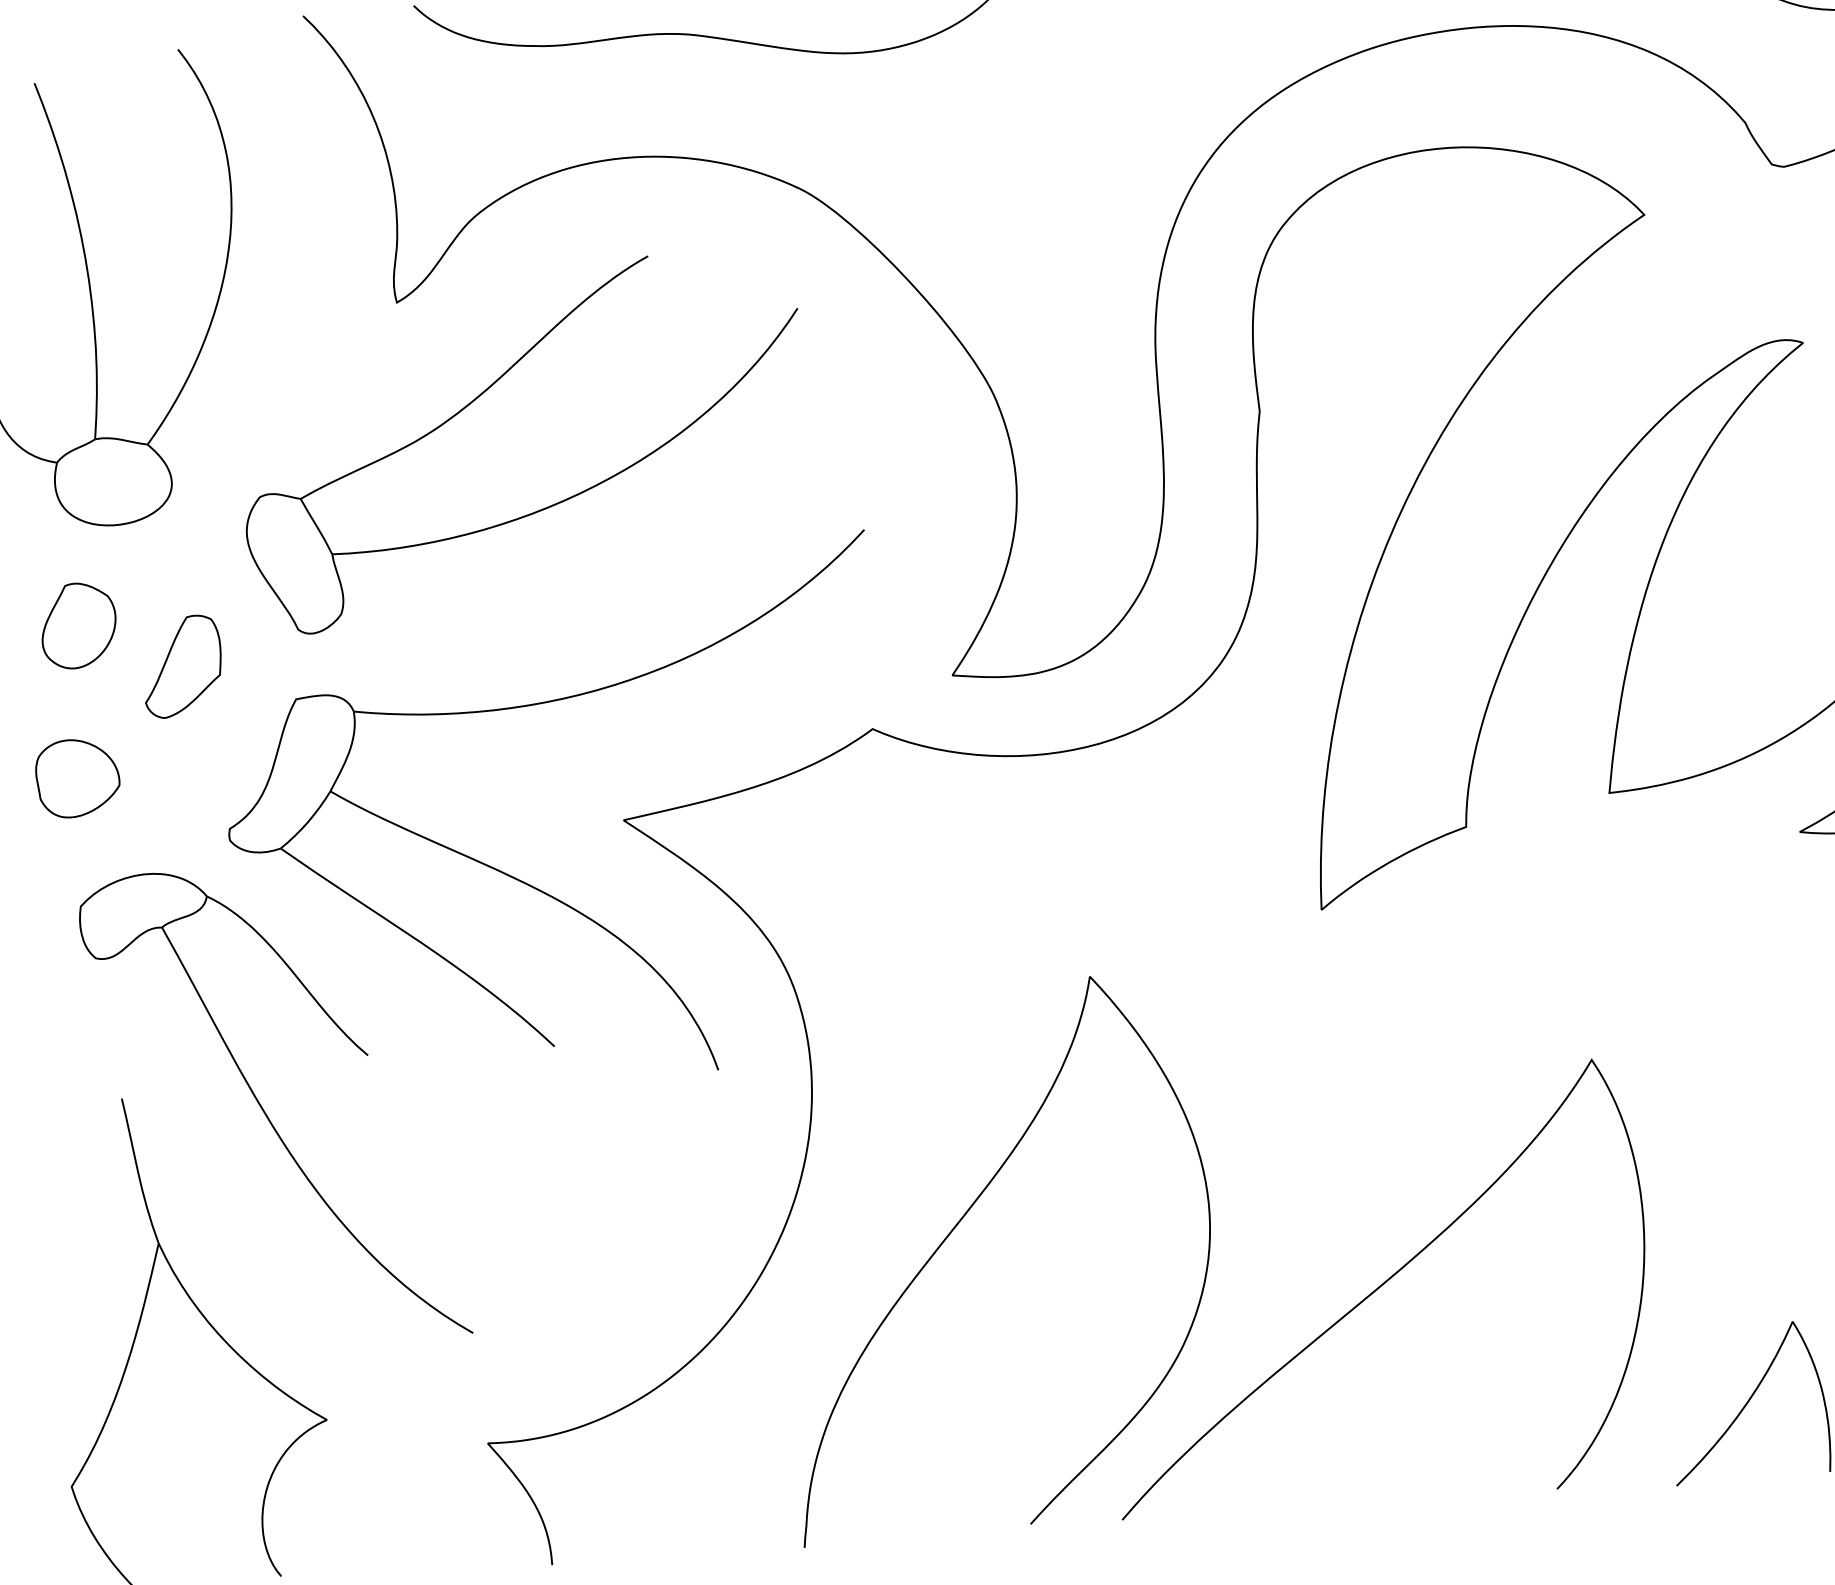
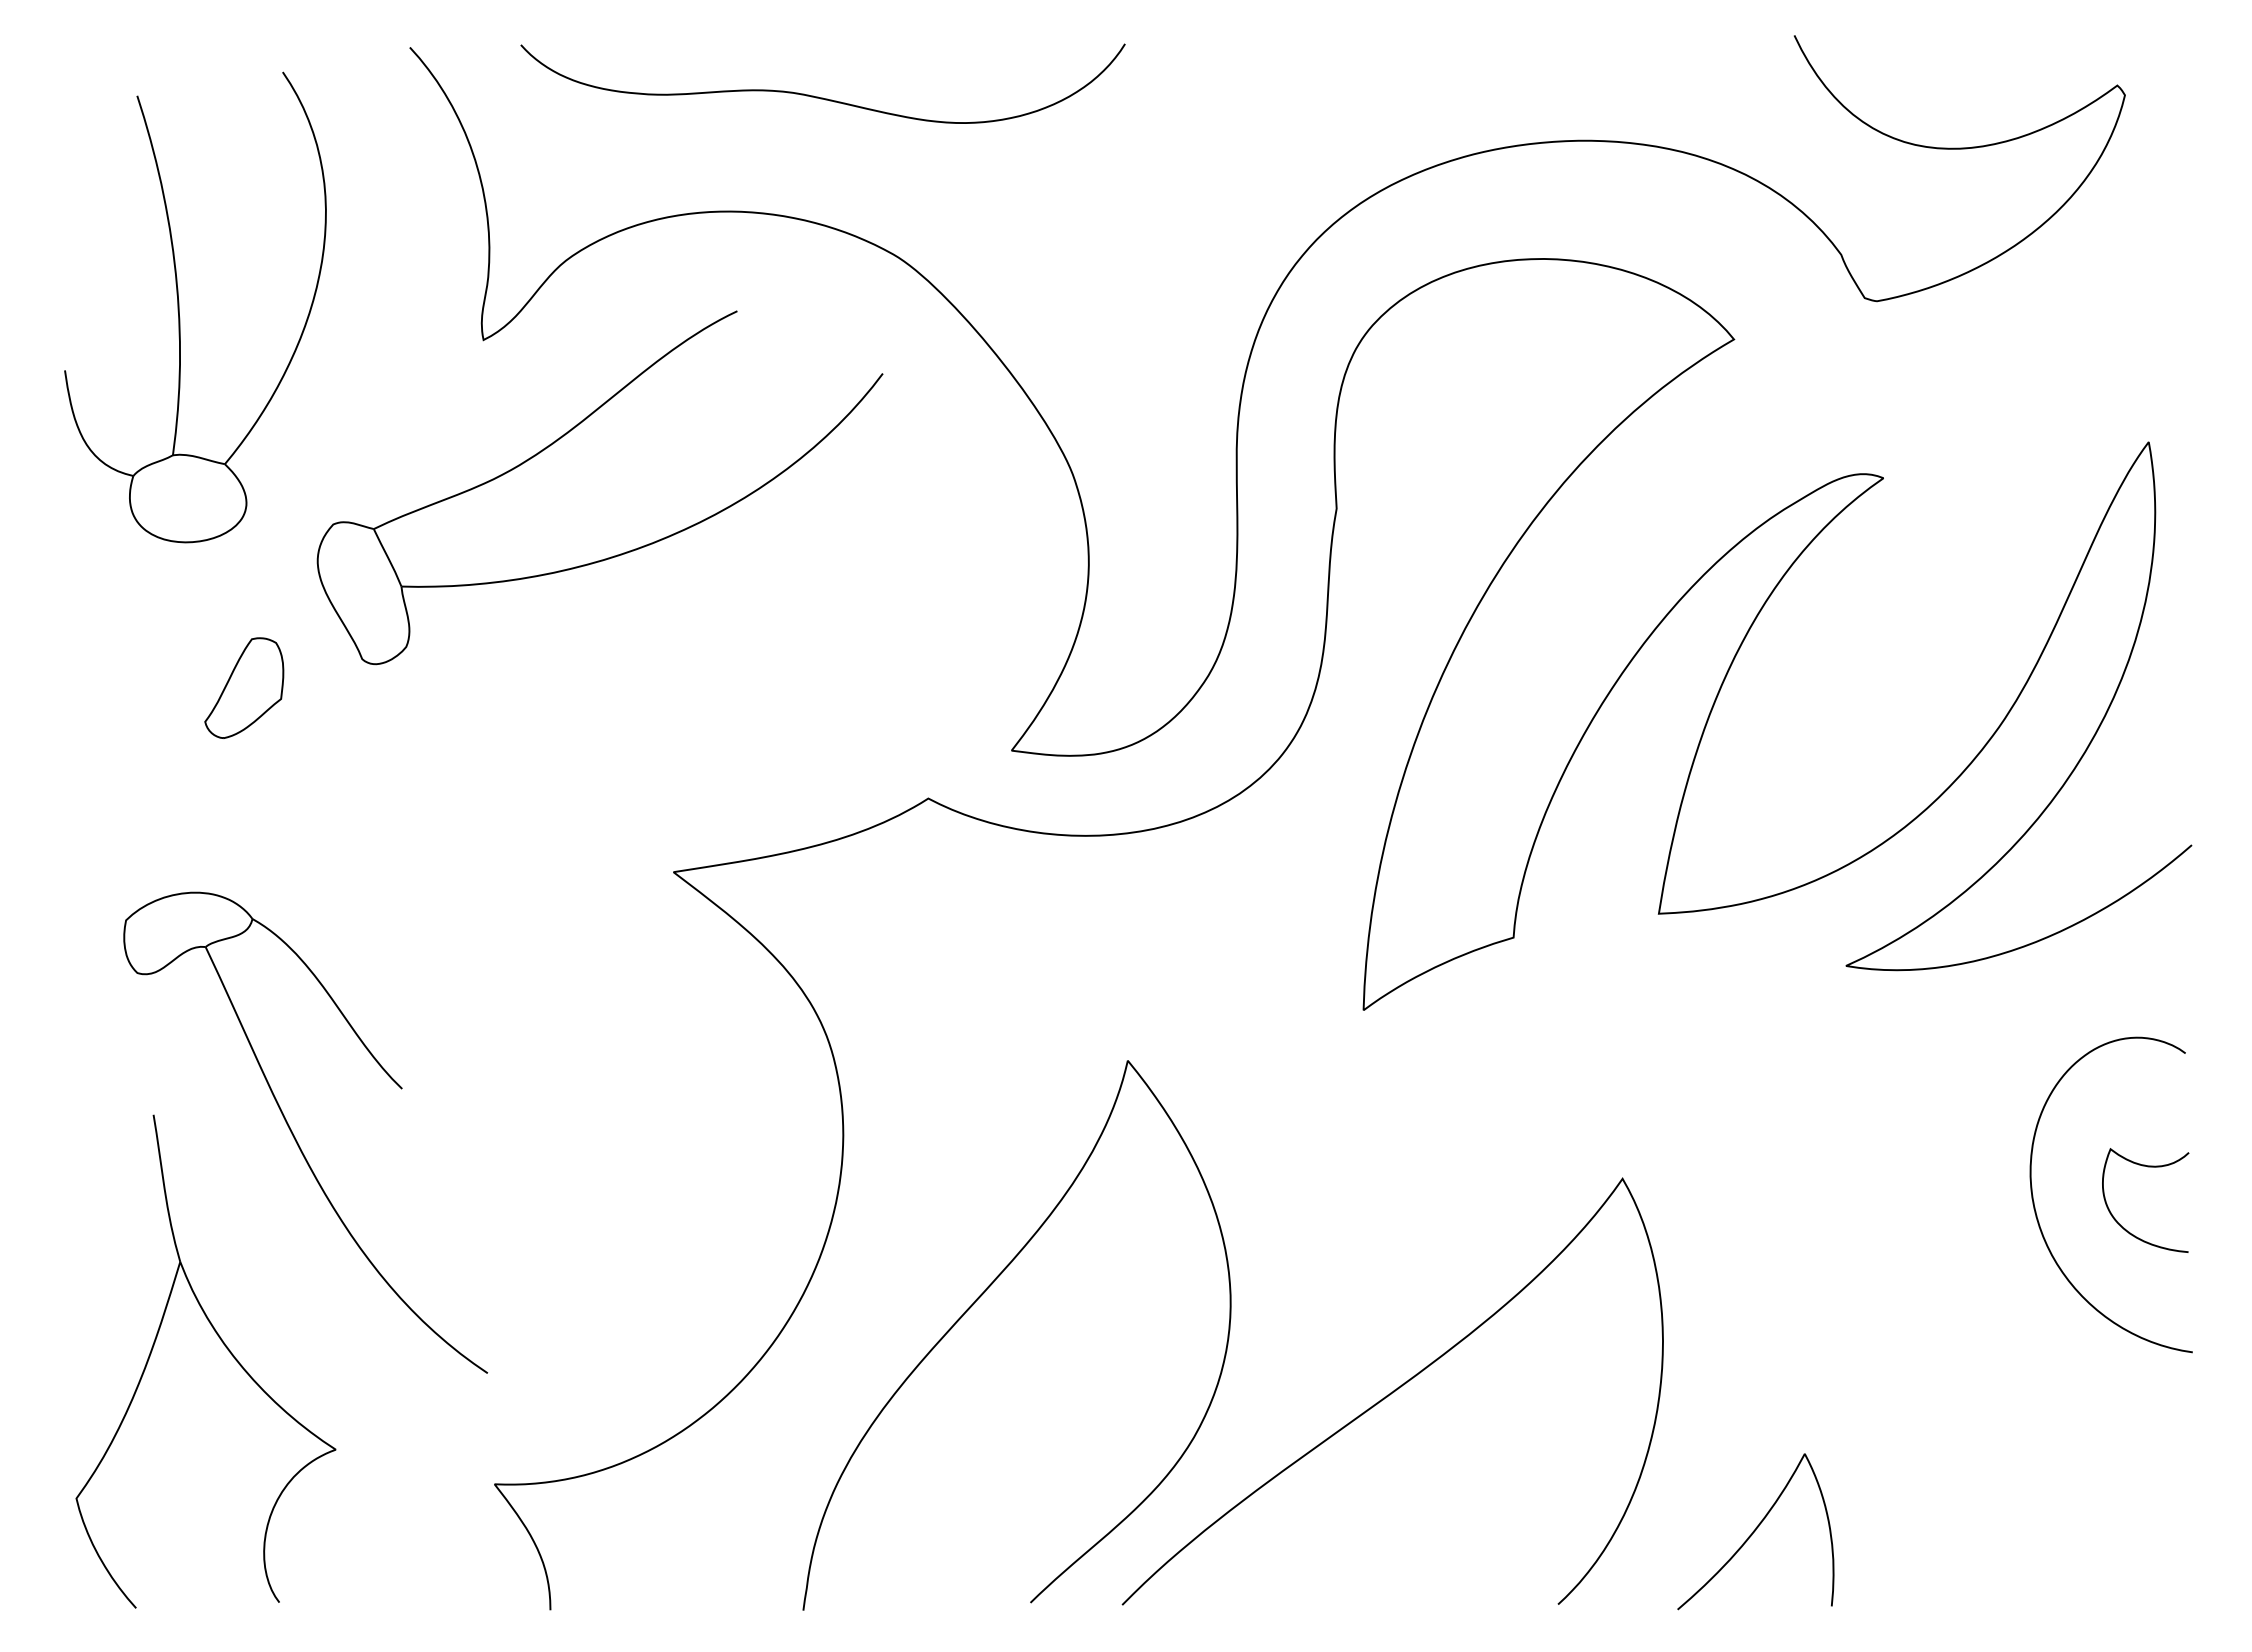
part: (78, 626) -> (143, 640), removed
part: (78, 777) -> (132, 791), removed
part: (526, 882) -> (572, 927), removed

